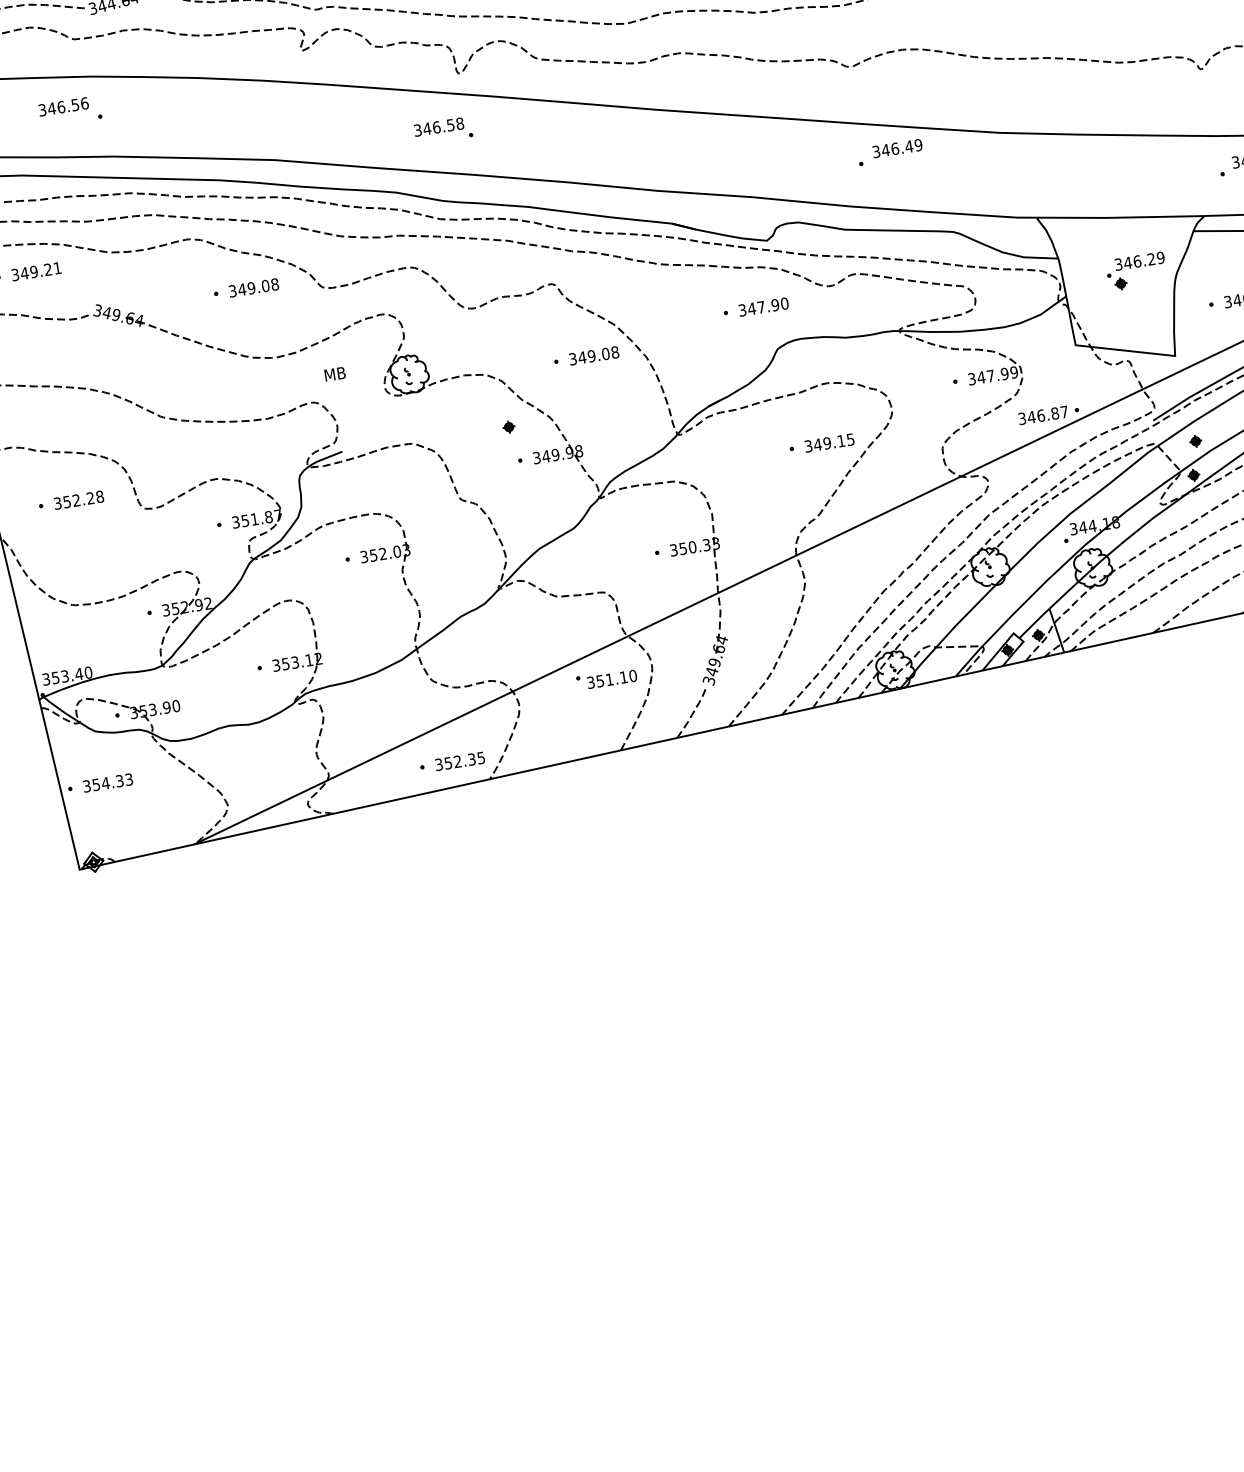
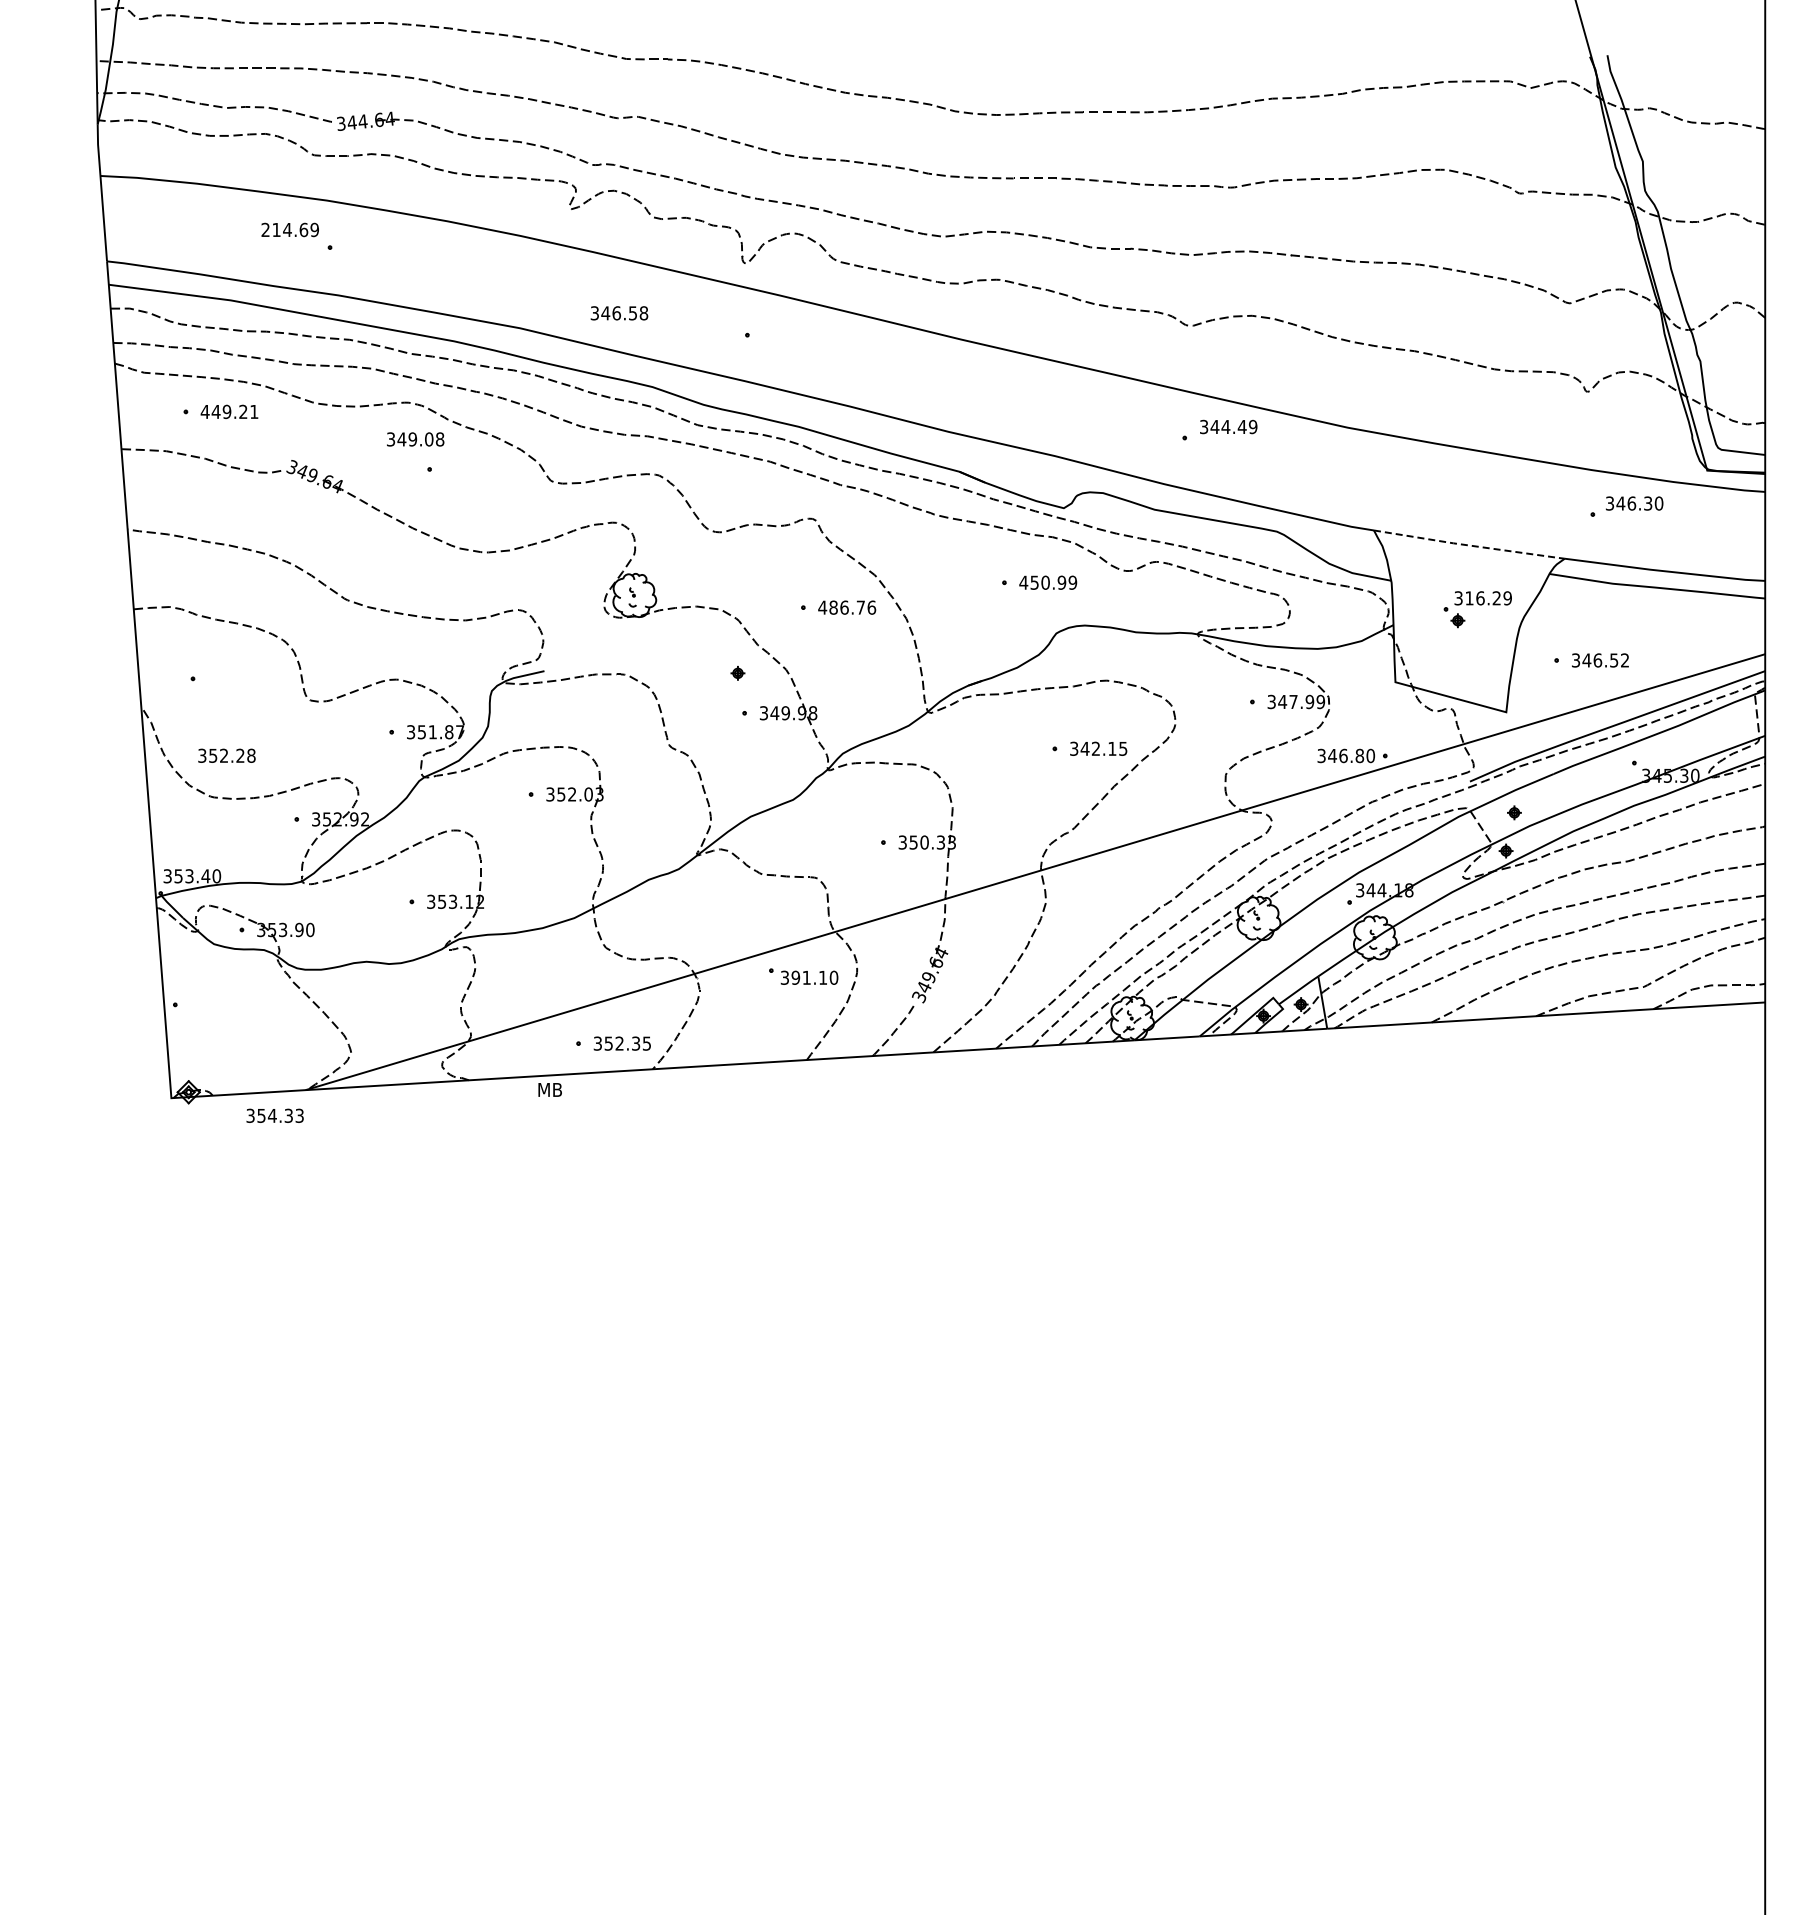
text: (63, 106) -> (290, 229), 346.56 -> 214.69
text: (439, 127) -> (619, 313), moved
text: (894, 148) -> (1225, 426), 346.49 -> 344.49
line: (1120, 217) -> (1469, 545), solid -> dashed
text: (1127, 263) -> (1469, 598), 346.29 -> 316.29
text: (14, 274) -> (204, 411), 349.21 -> 449.21
text: (253, 287) -> (415, 439), moved
text: (763, 306) -> (1048, 582), 347.90 -> 450.99
text: (594, 355) -> (847, 607), 349.08 -> 486.76
text: (334, 373) -> (549, 1089), moved
text: (1064, 411) -> (1370, 755), 346.87 -> 346.80
text: (826, 443) -> (1095, 748), 349.15 -> 342.15
text: (78, 499) -> (226, 755), moved
text: (599, 680) -> (795, 977), 351.10 -> 391.10
text: (107, 782) -> (274, 1115), moved

